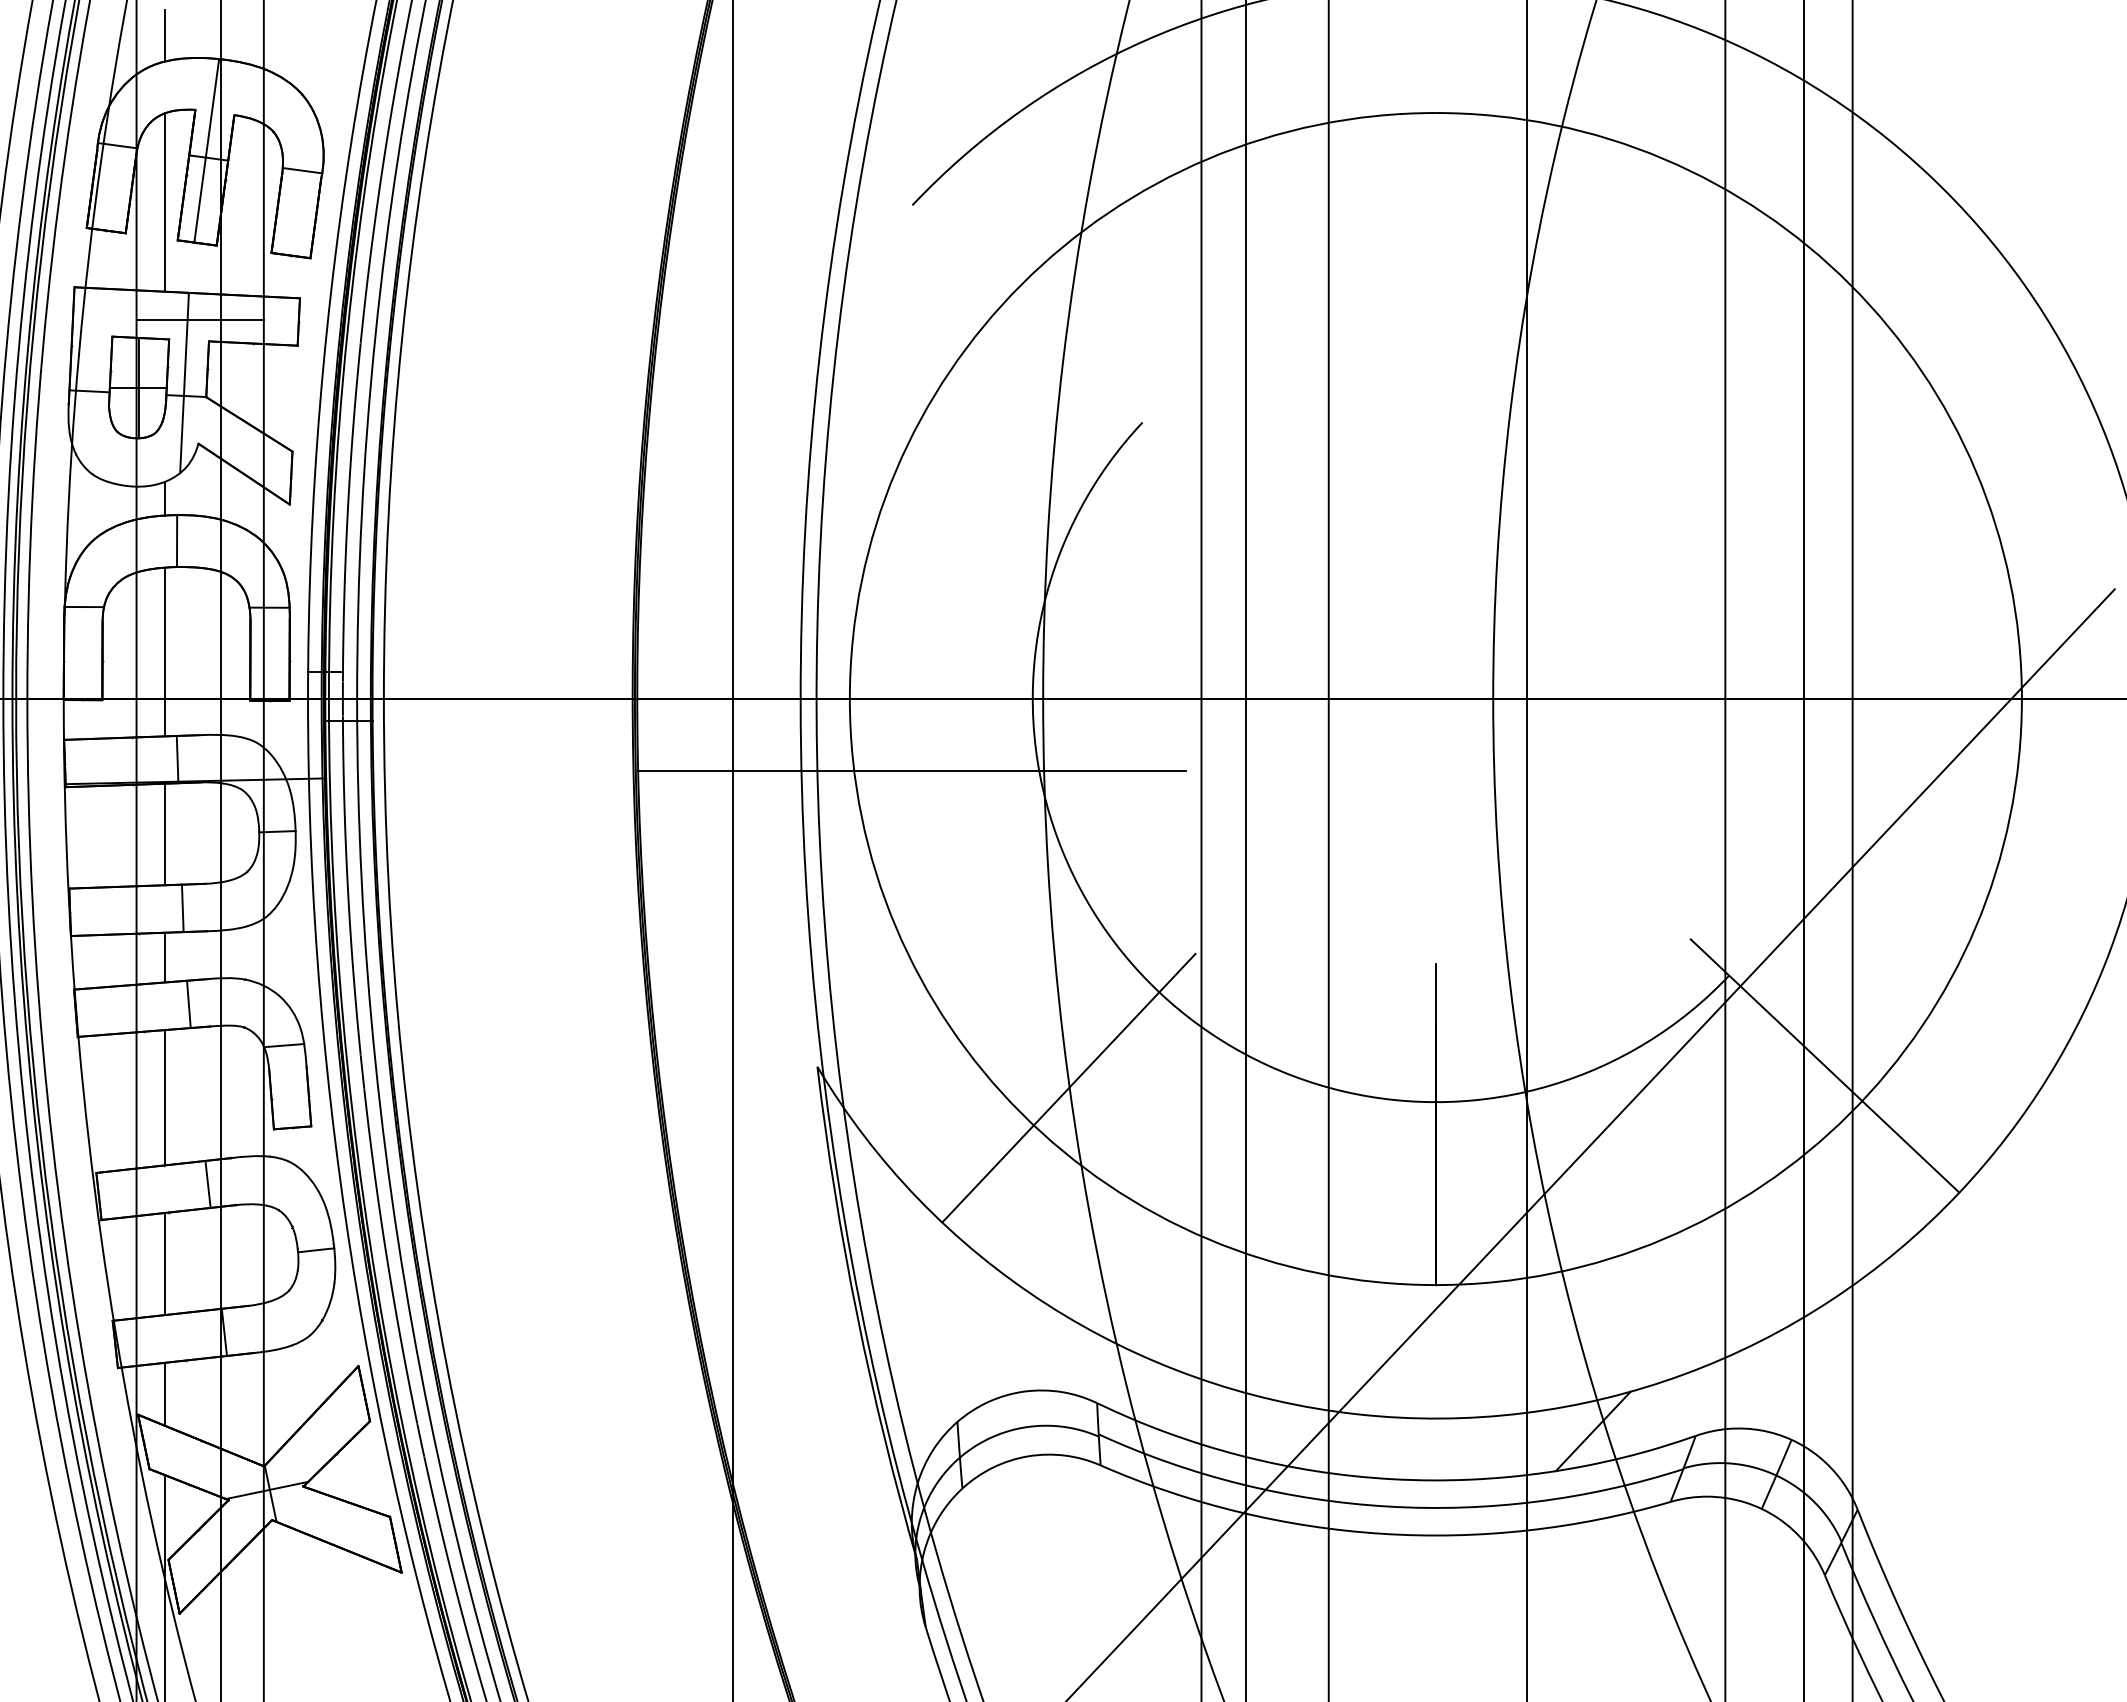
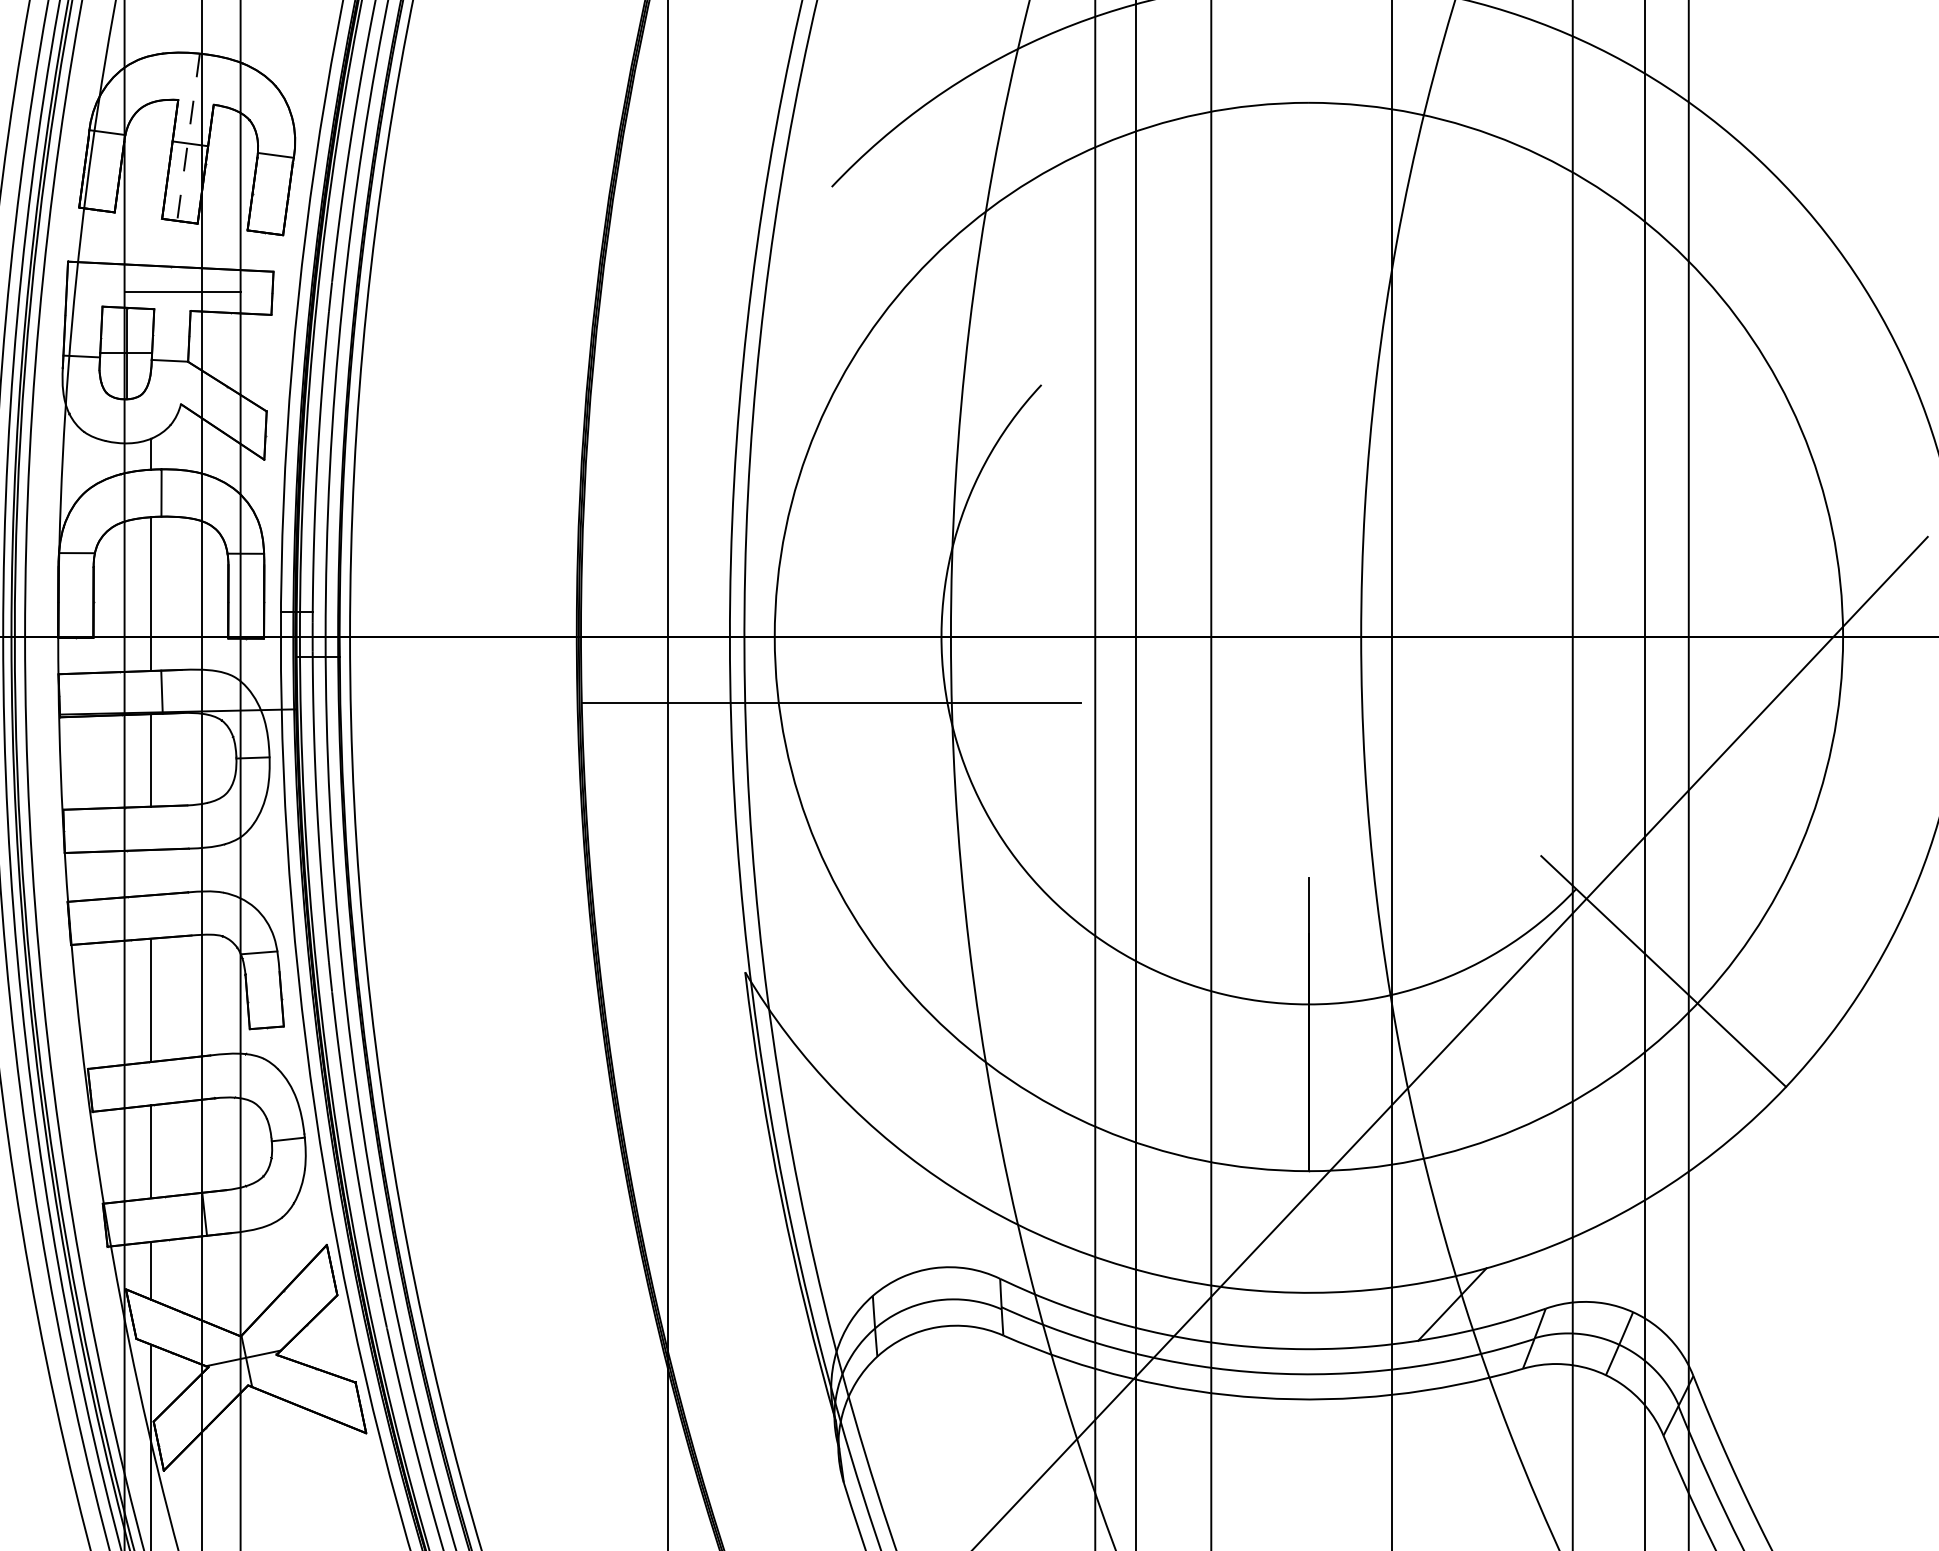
line: (165, 35) -> (150, 32), removed
line: (206, 150) -> (188, 136), solid -> dashed
line: (165, 202) -> (150, 184), removed
line: (184, 382) -> (168, 348), removed
line: (182, 908) -> (166, 827), removed
line: (165, 957) -> (150, 872), removed
line: (188, 1004) -> (171, 915), removed
line: (1068, 1087) -> (974, 991), removed
line: (207, 1183) -> (189, 1078), removed

